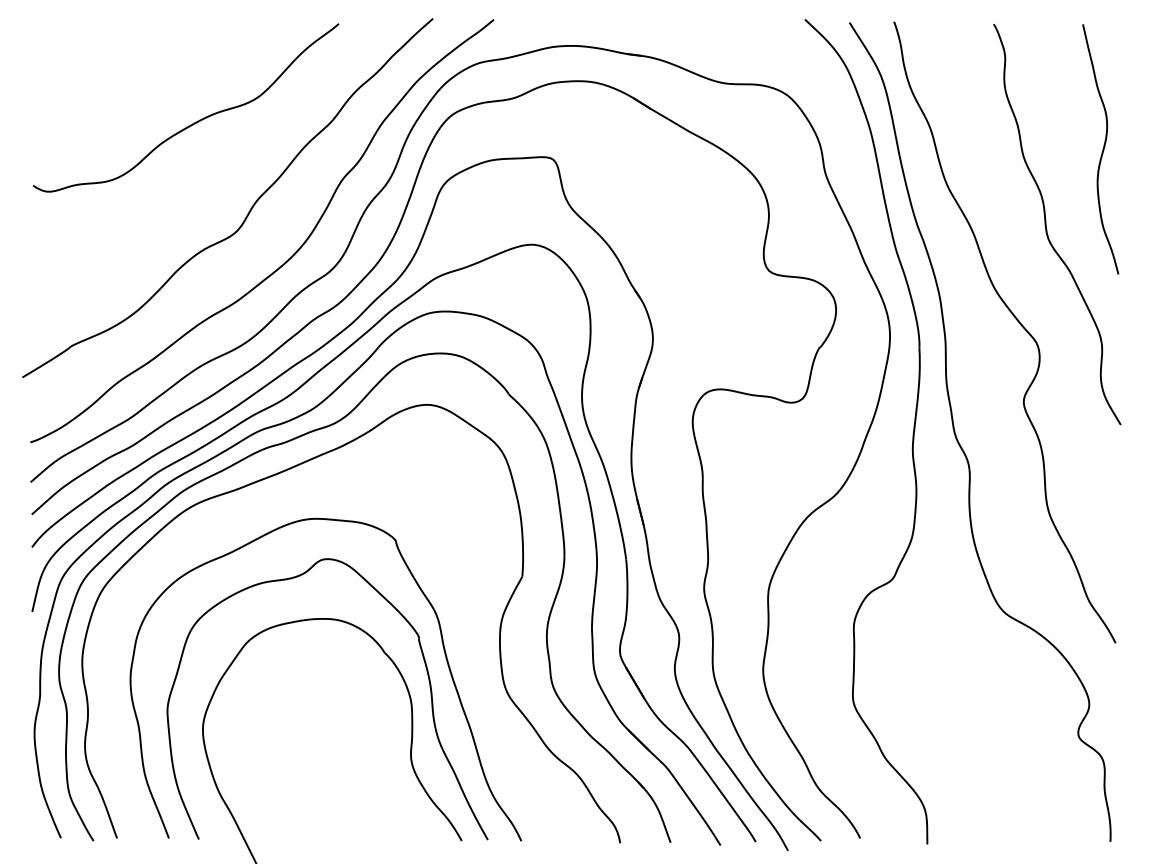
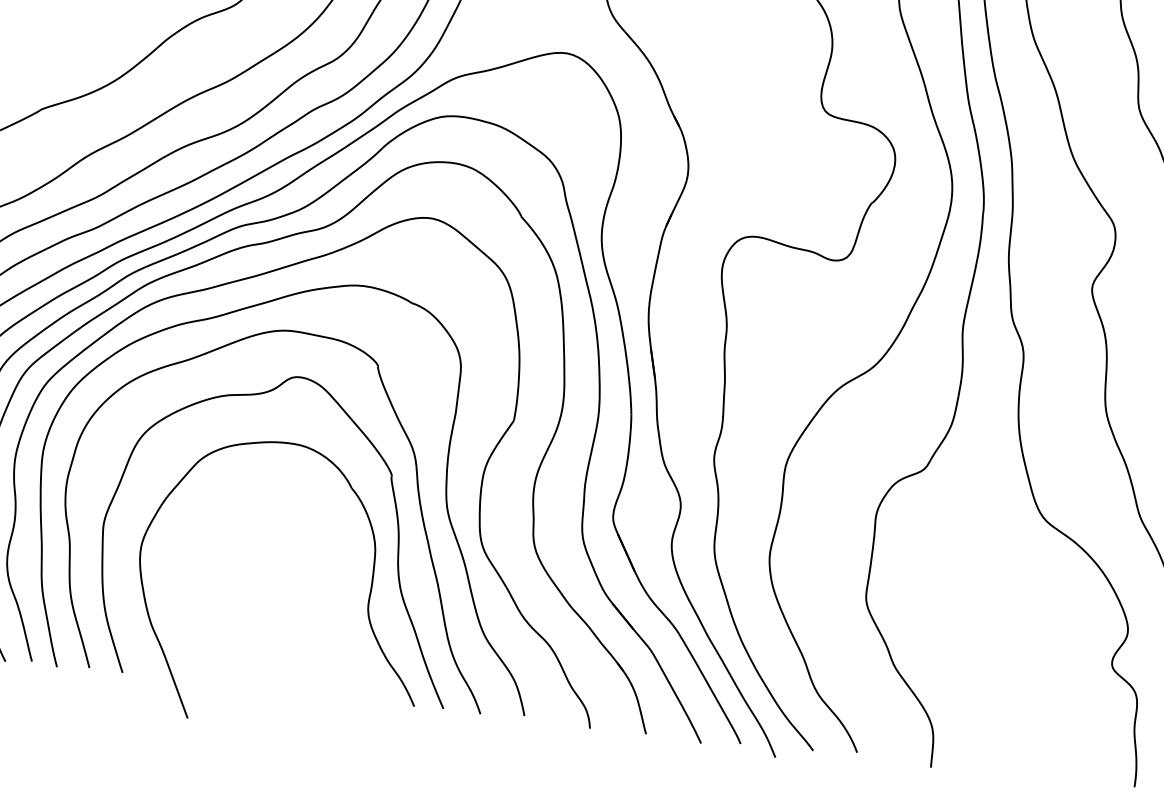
part: (467, 643) -> (444, 488), added

